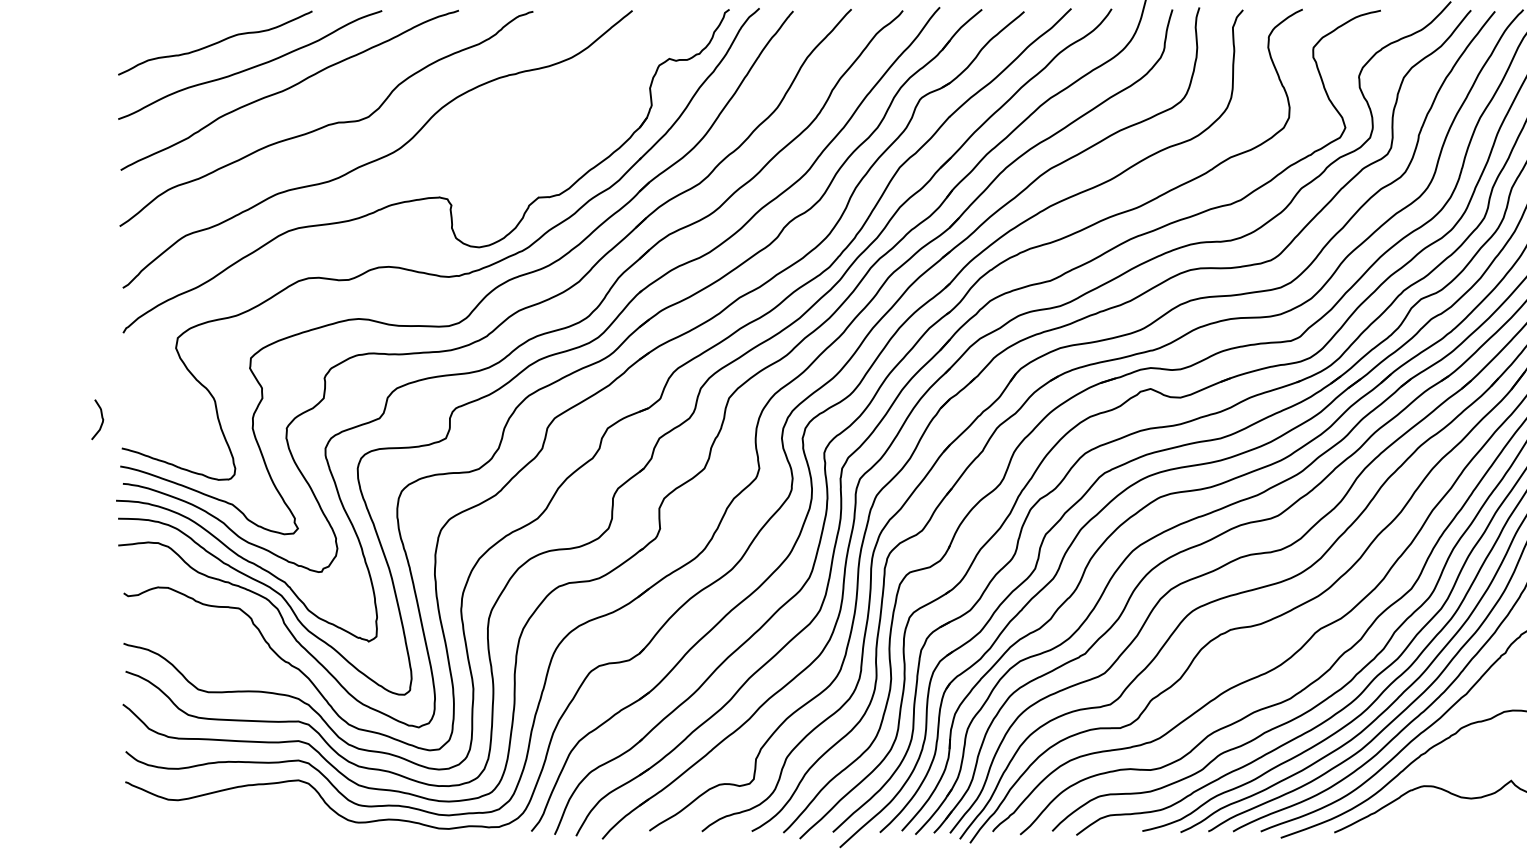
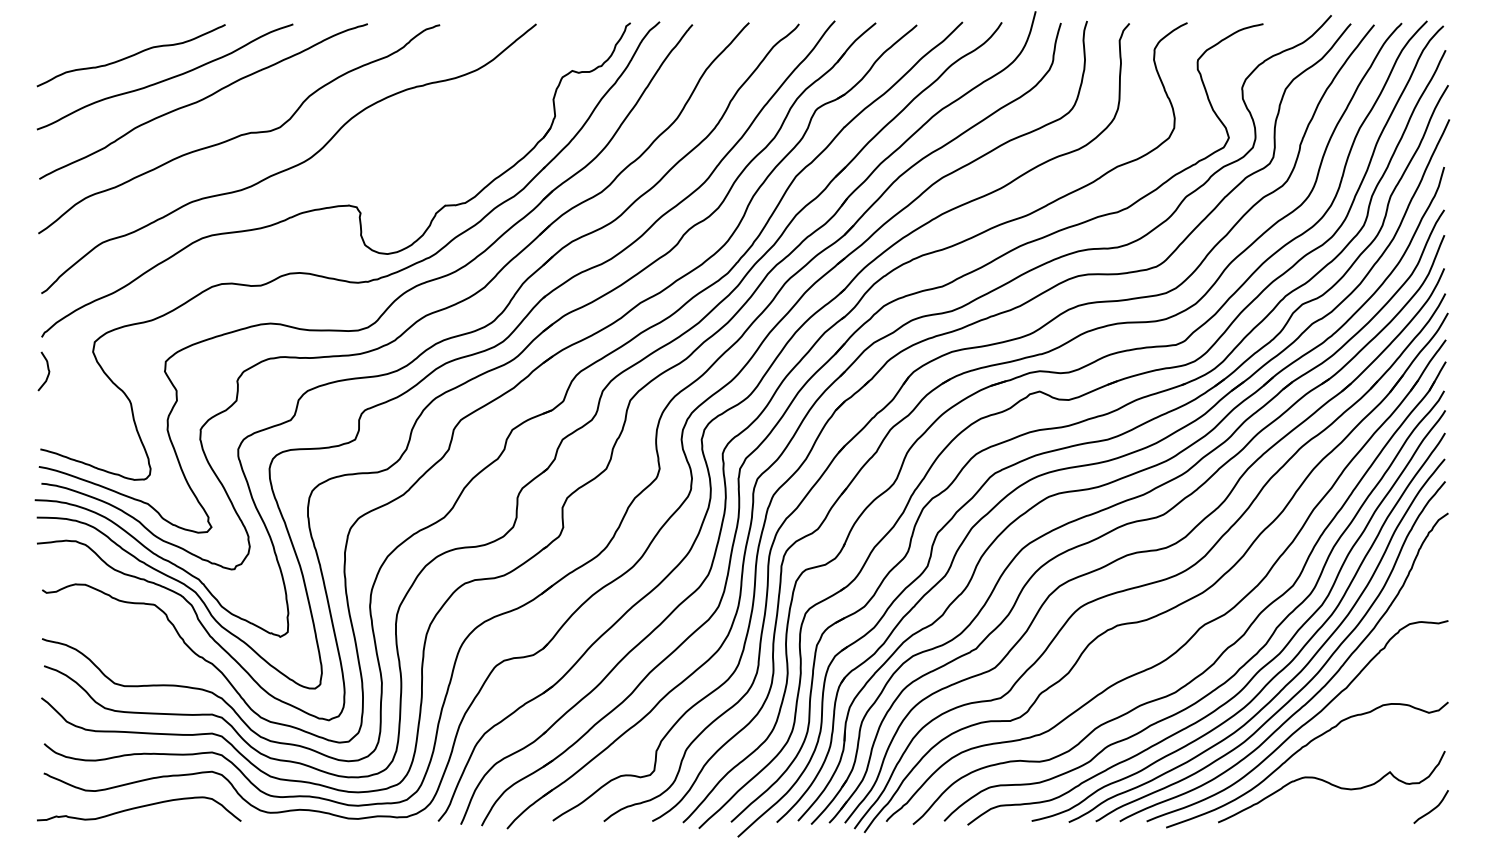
curve: (101, 417) -> (47, 369), moved
curve: (223, 817) -> (139, 807), added

